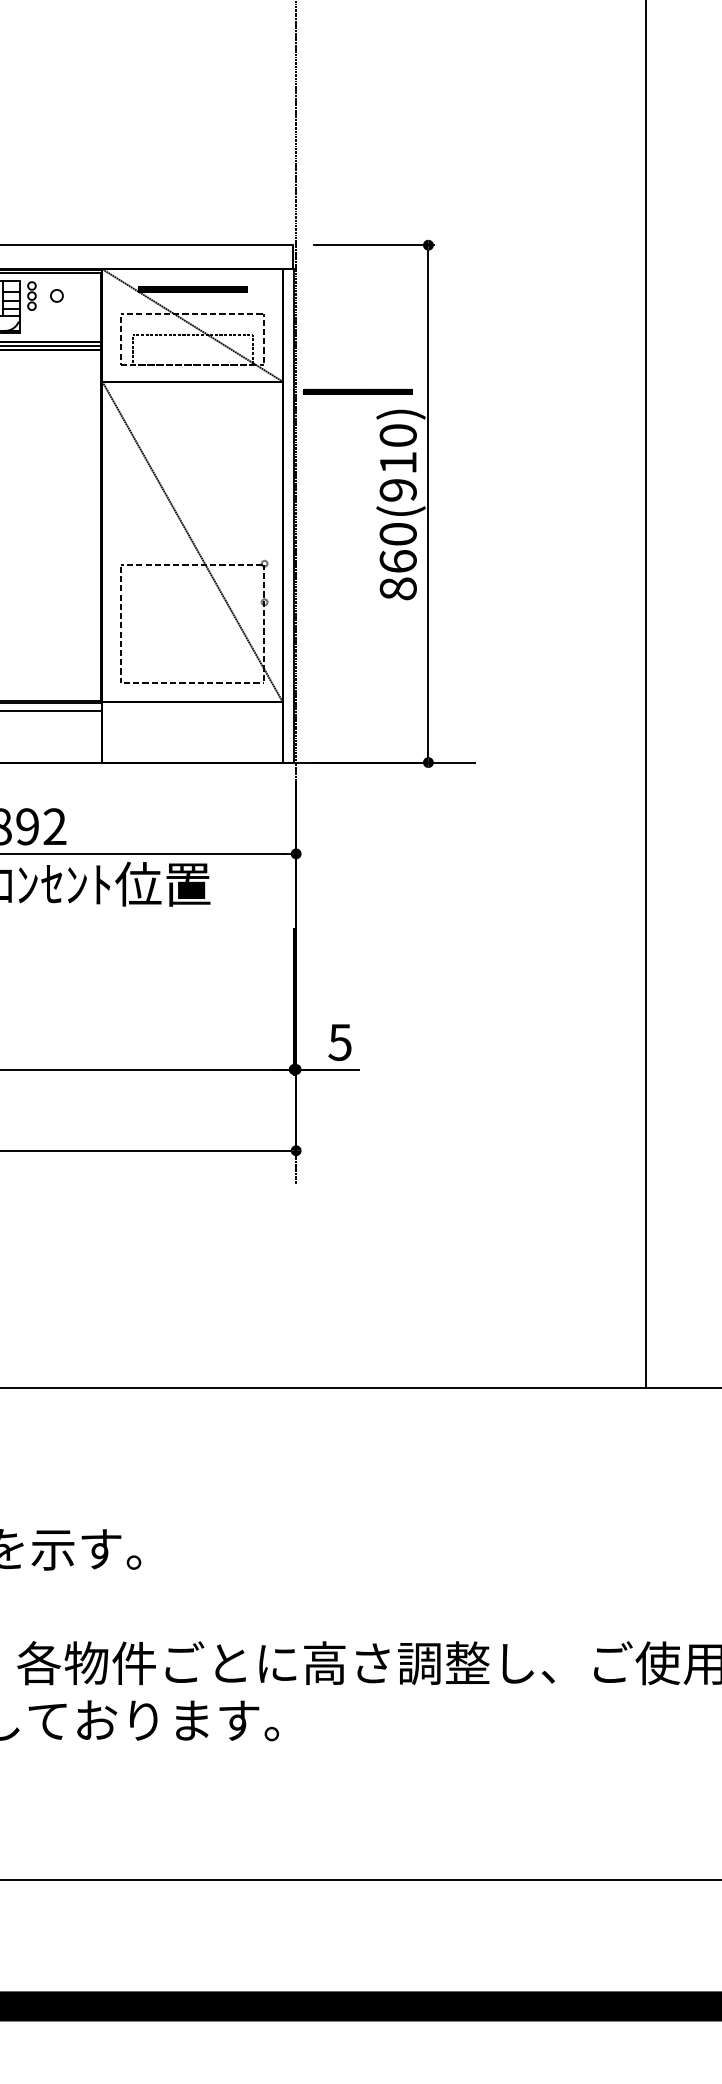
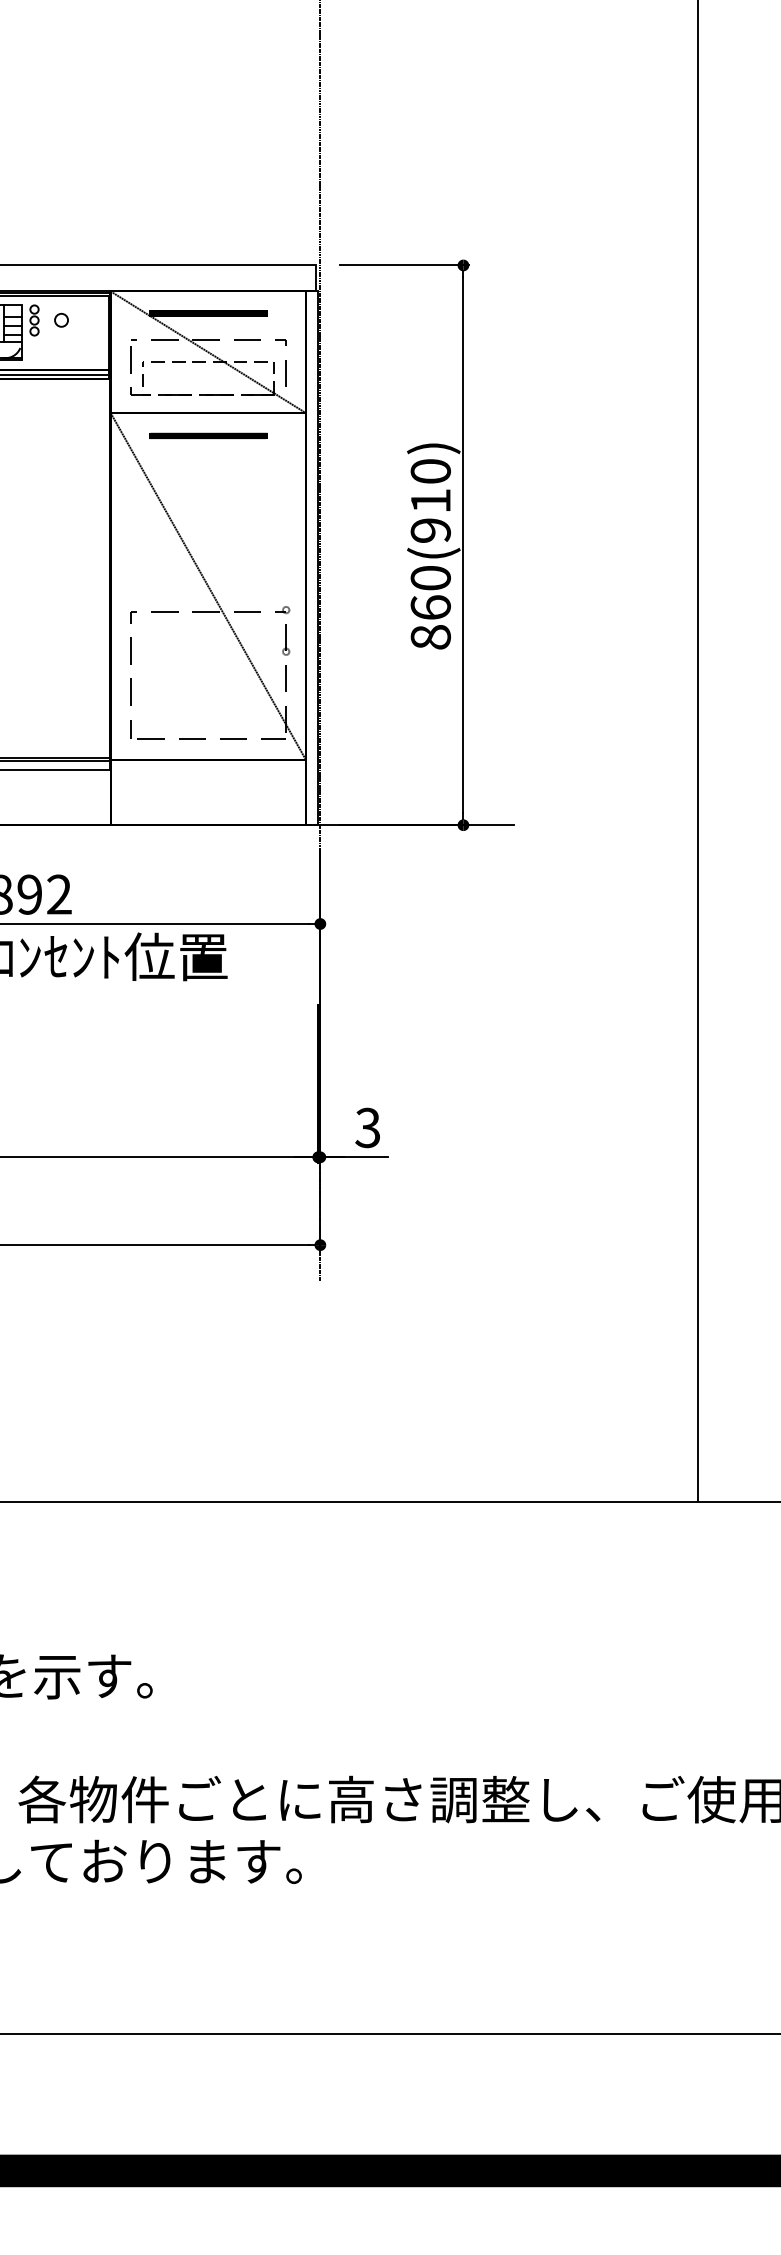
part: (357, 391) -> (208, 435), moved
text: (339, 1041) -> (367, 1126), 5 -> 3

